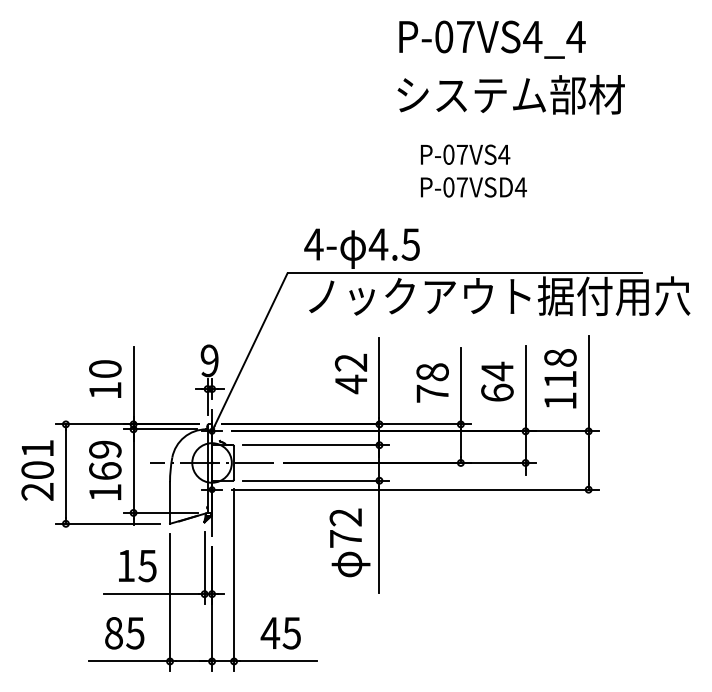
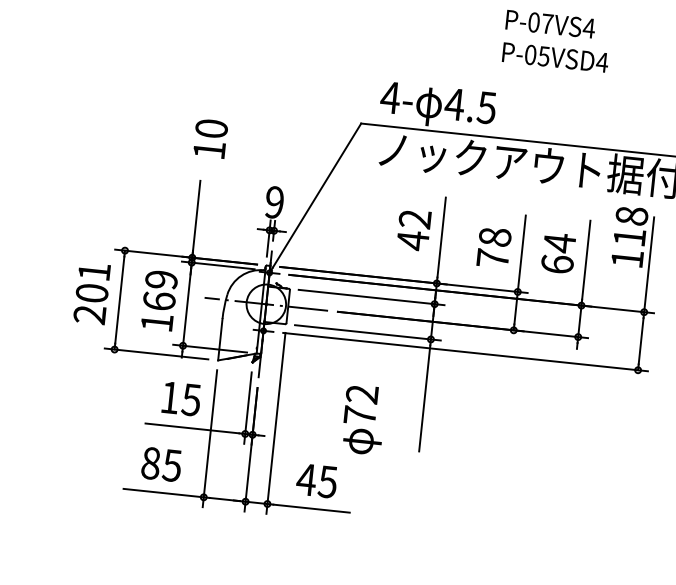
text: (461, 187) -> (543, 56), P-07VSD4 -> P-05VSD4
text: (105, 378) -> (210, 138), moved
text: (560, 378) -> (629, 236), moved
text: (349, 542) -> (363, 419), moved

